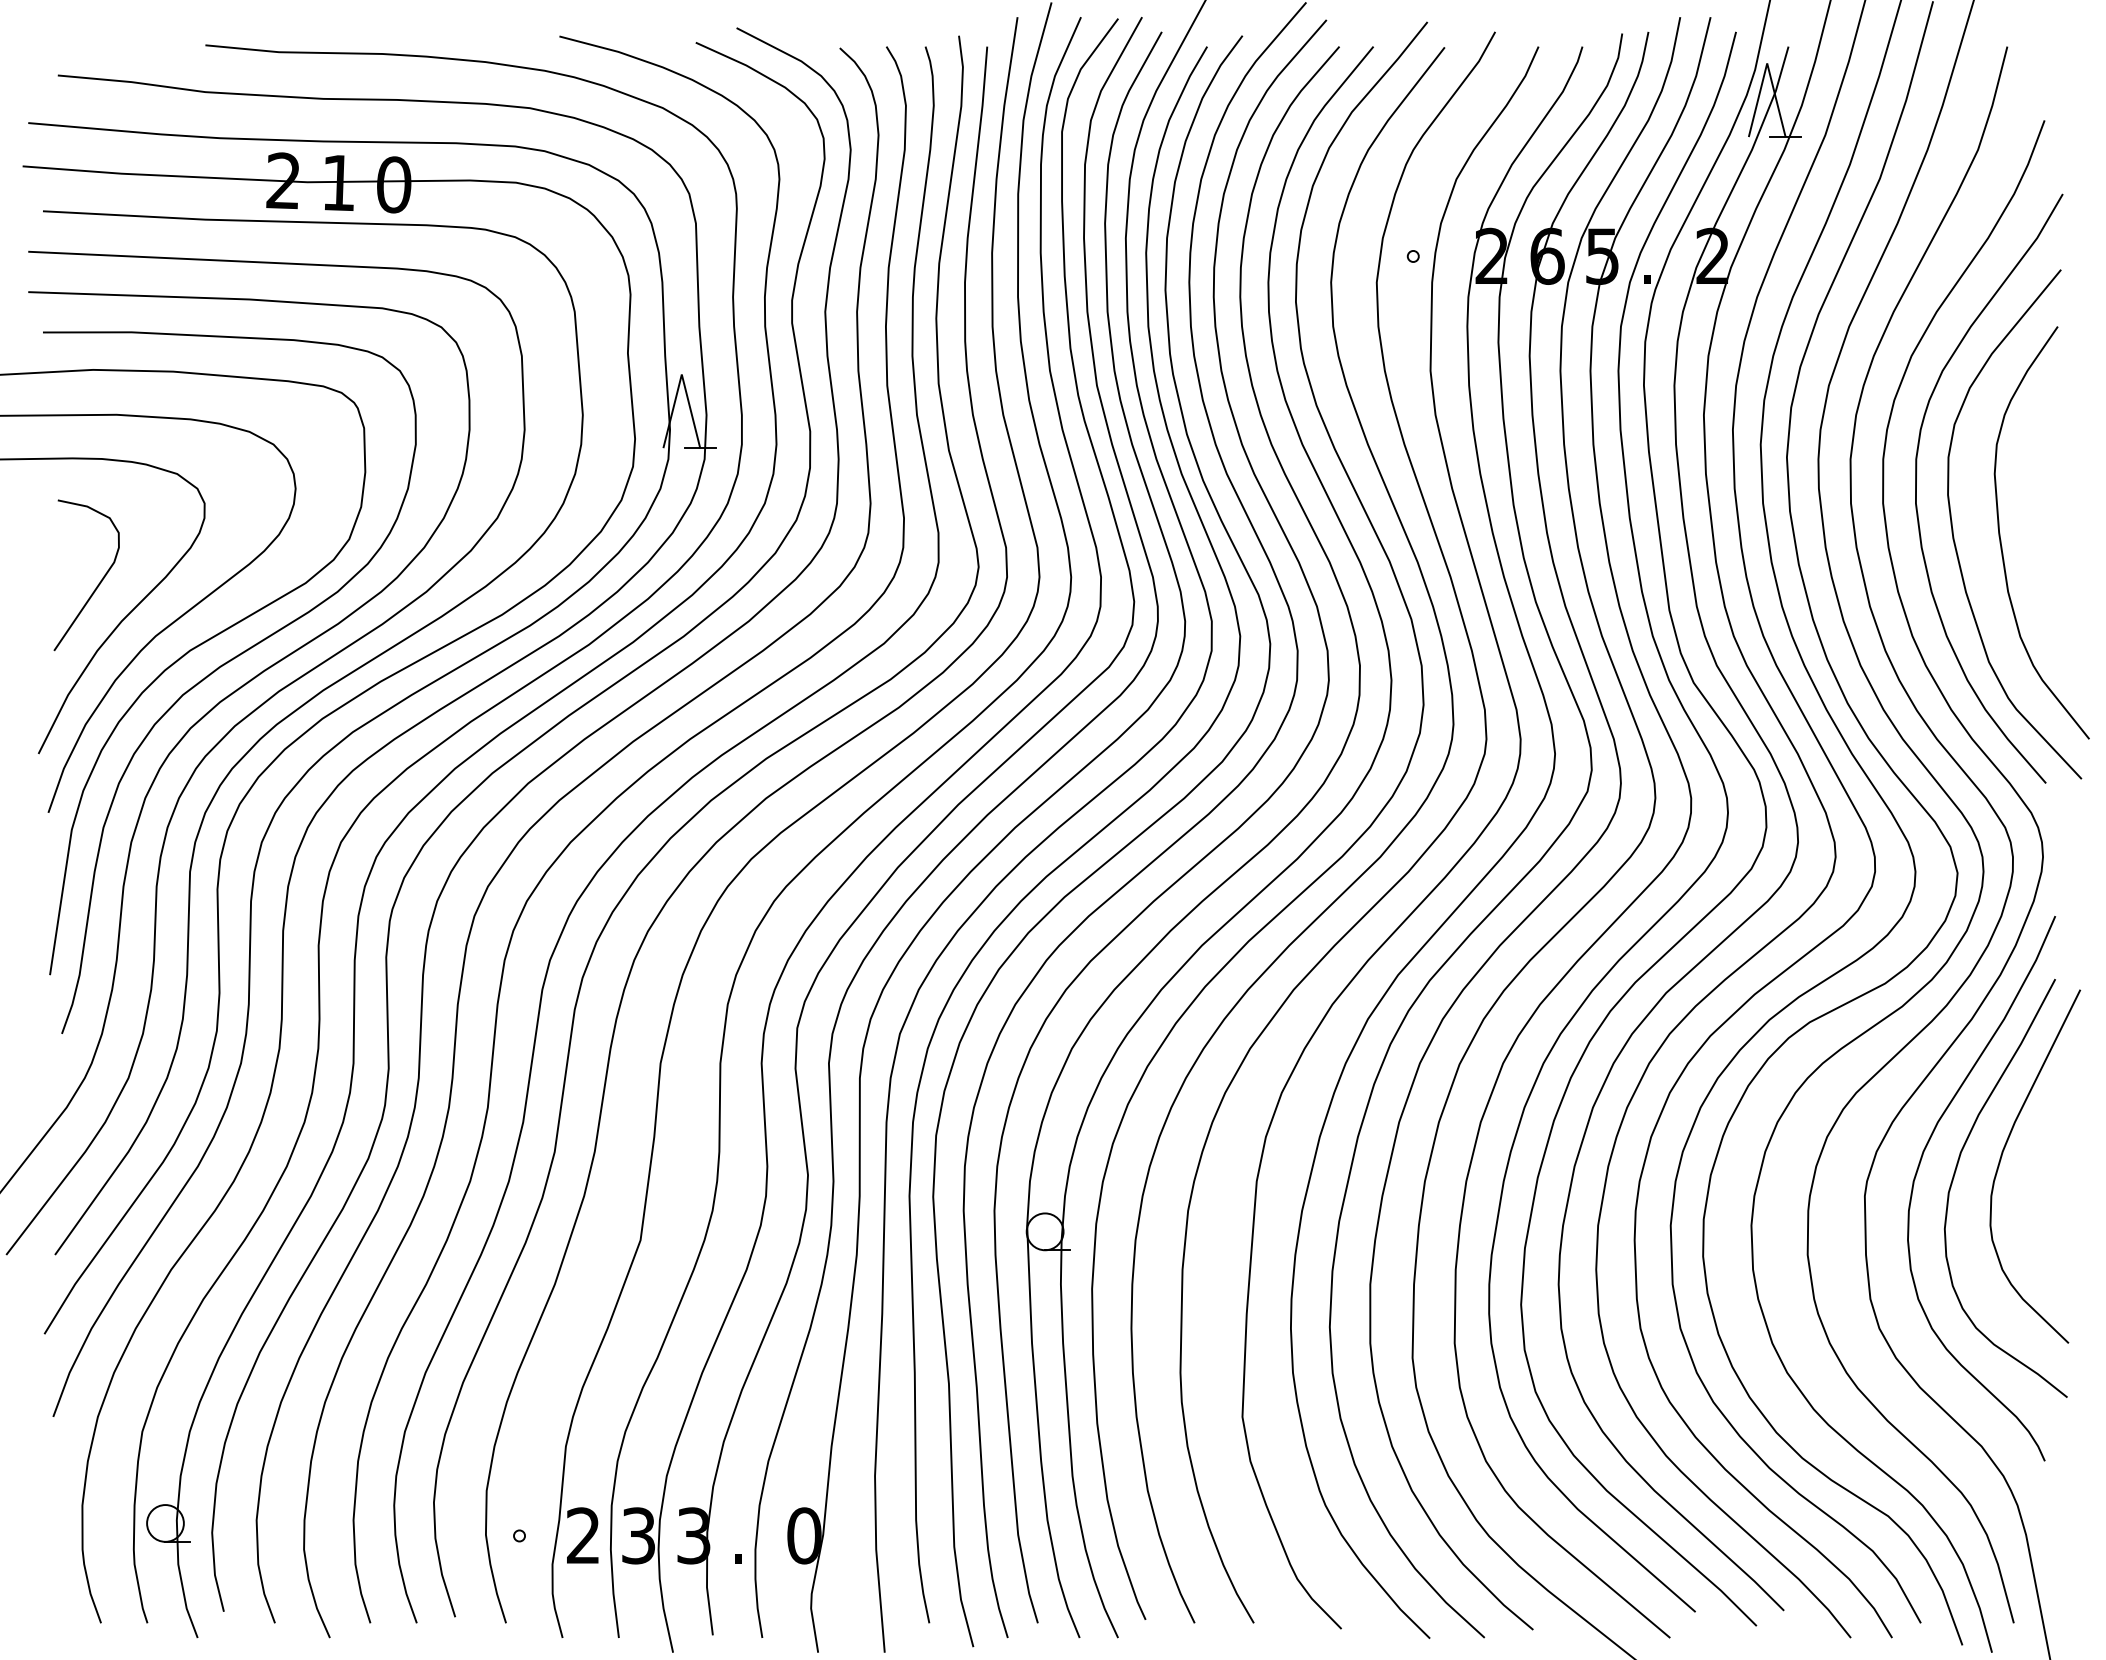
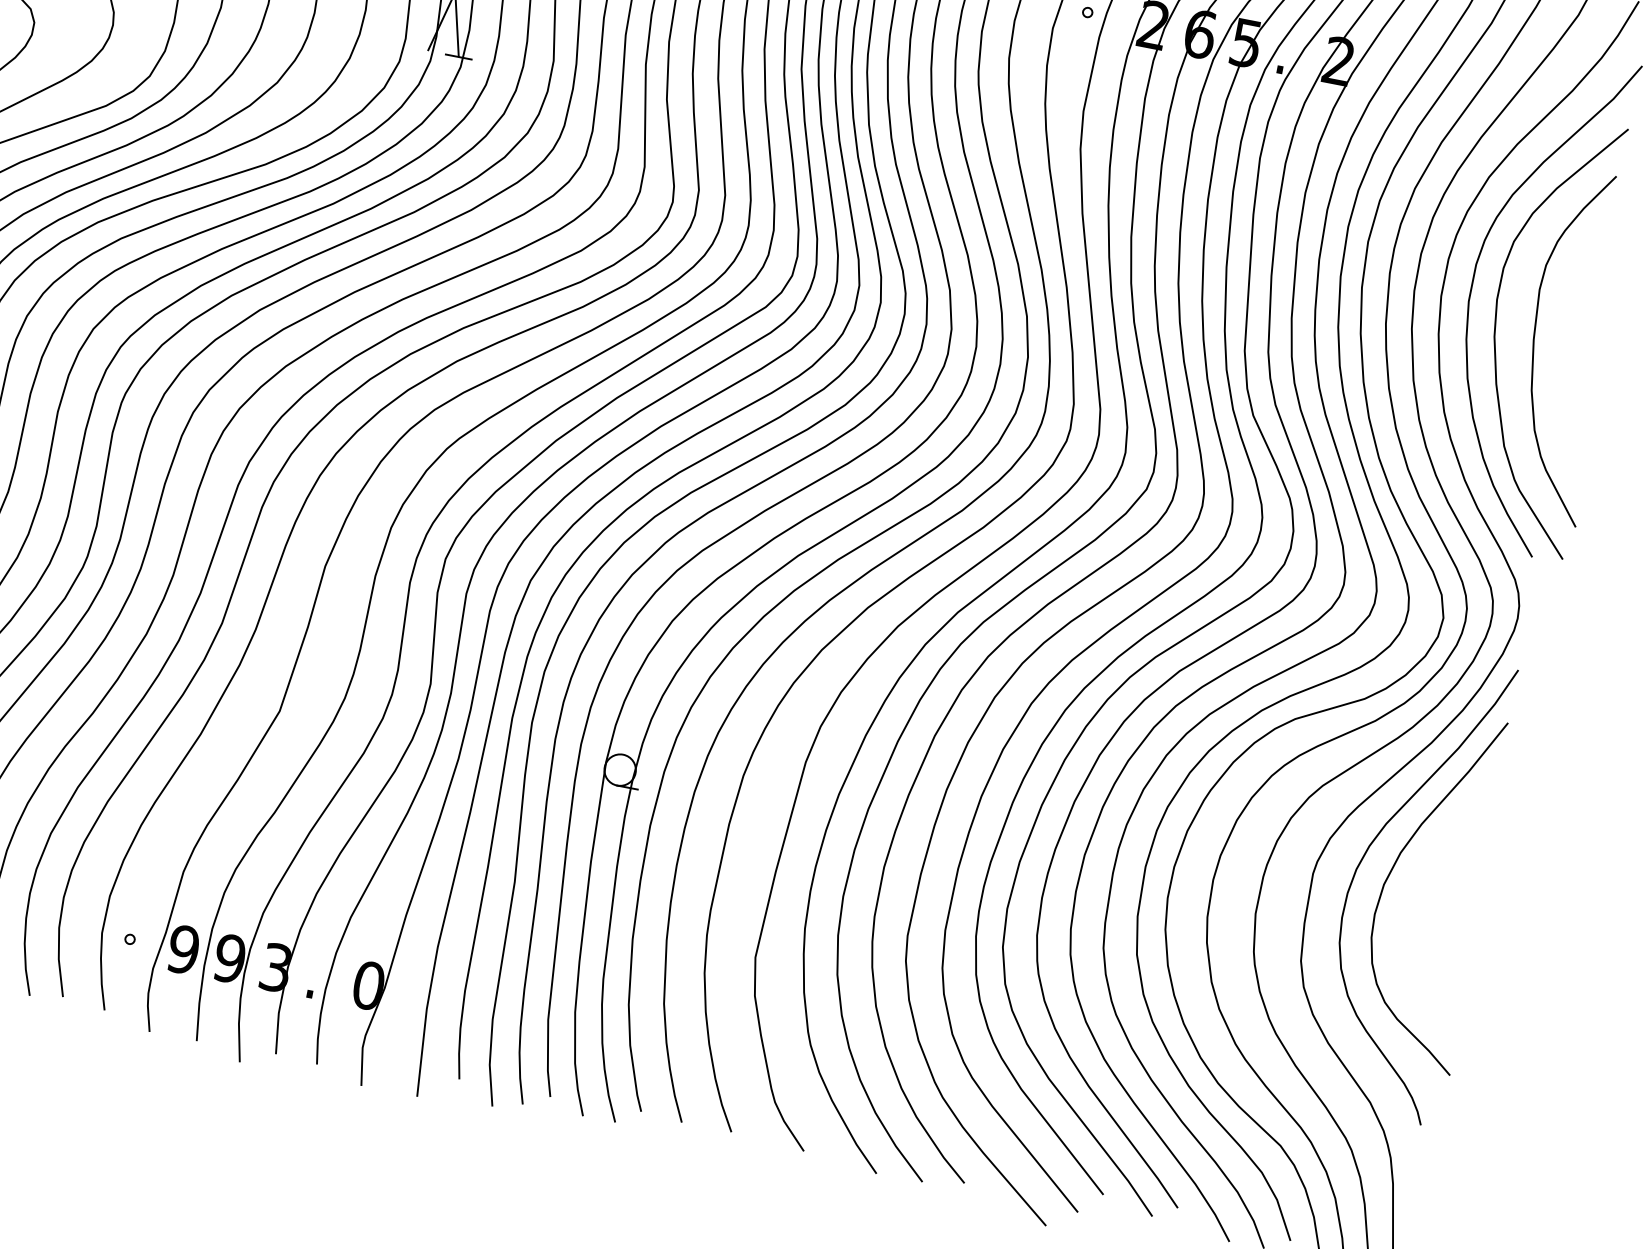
curve: (2002, 1156) -> (1434, 862), removed
text: (583, 1535) -> (183, 949), 2 -> 9
text: (638, 1535) -> (229, 958), 3 -> 9

